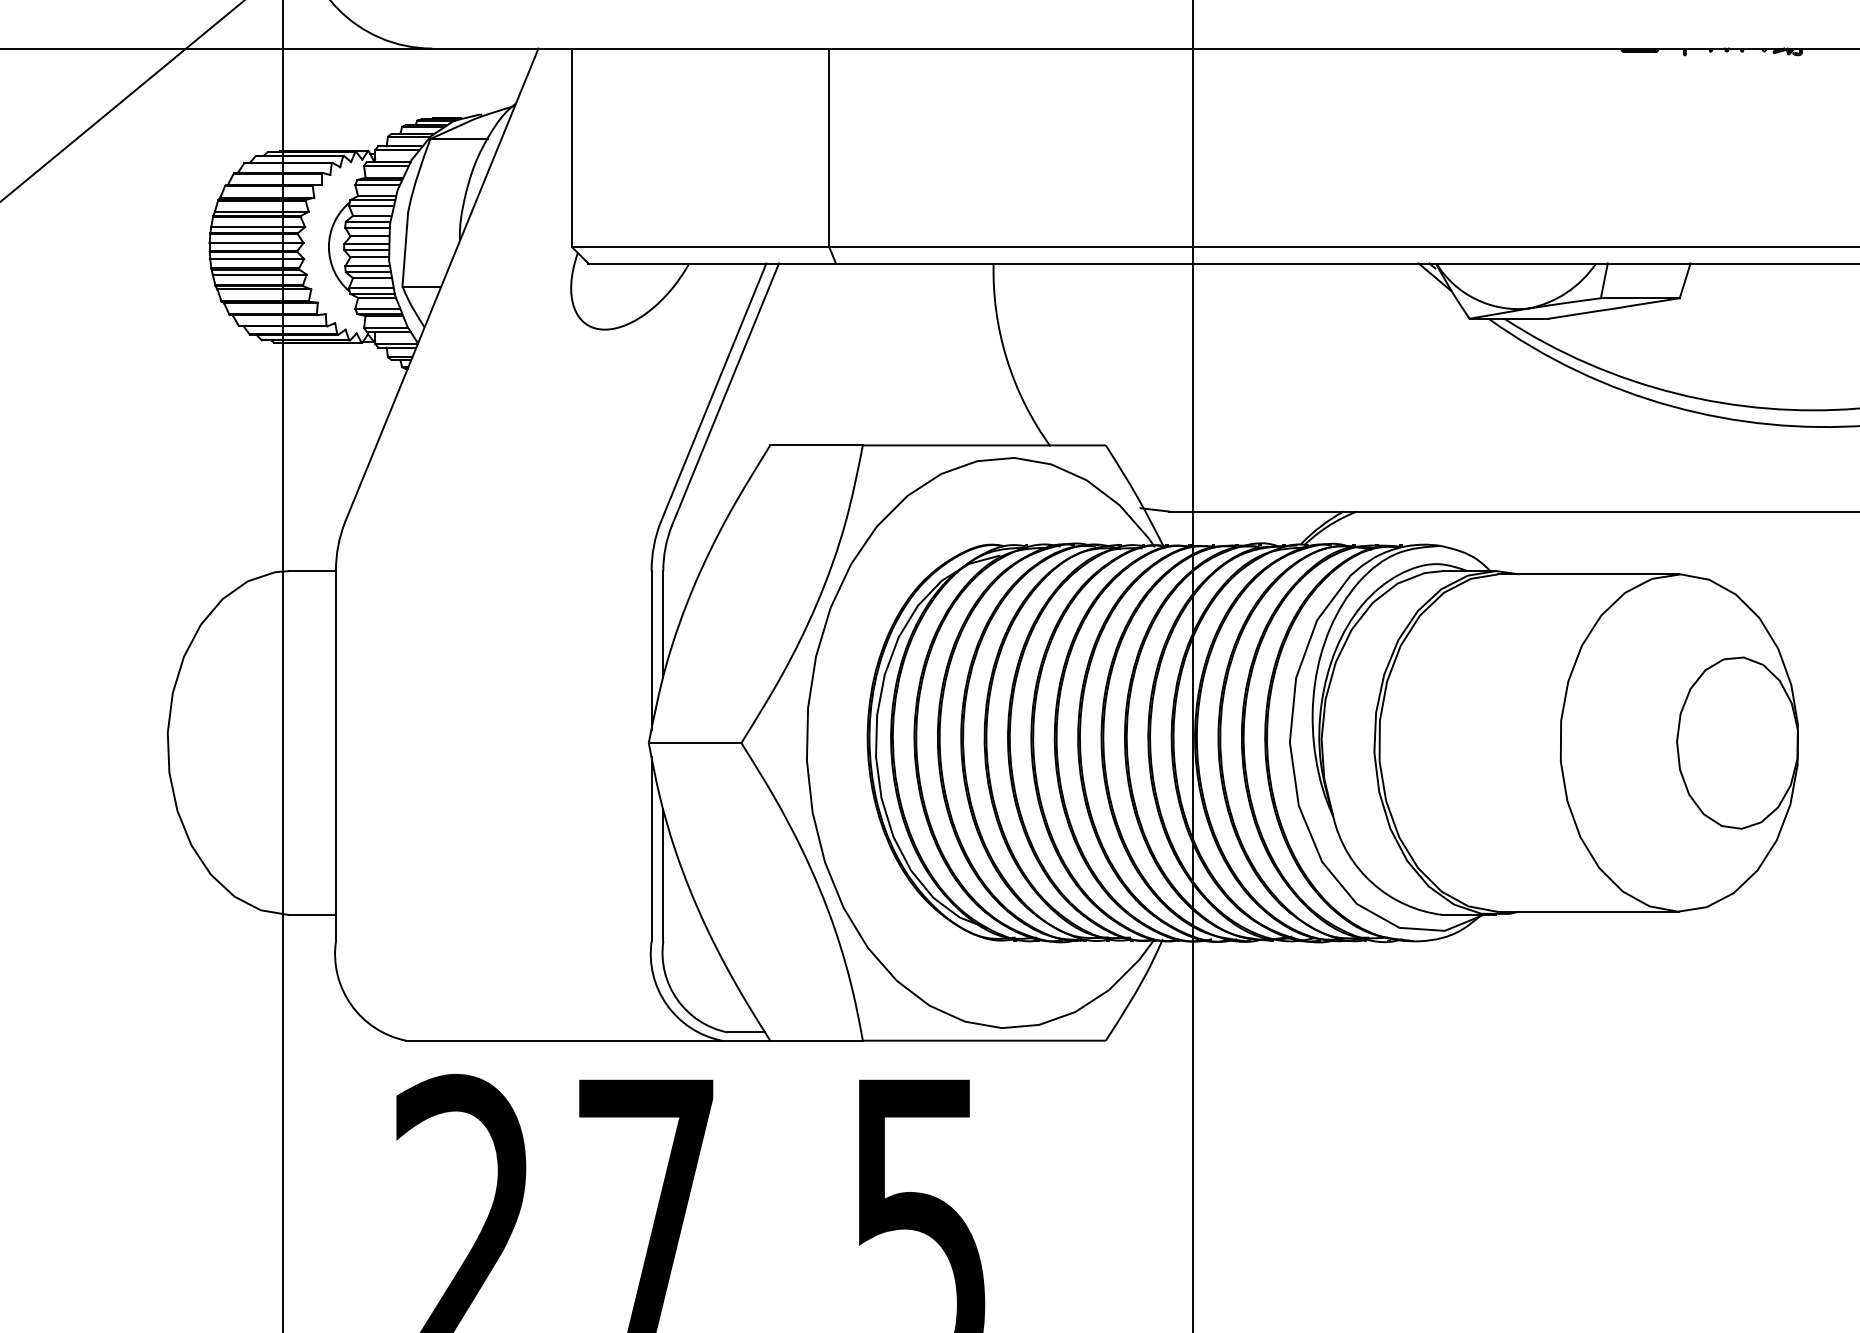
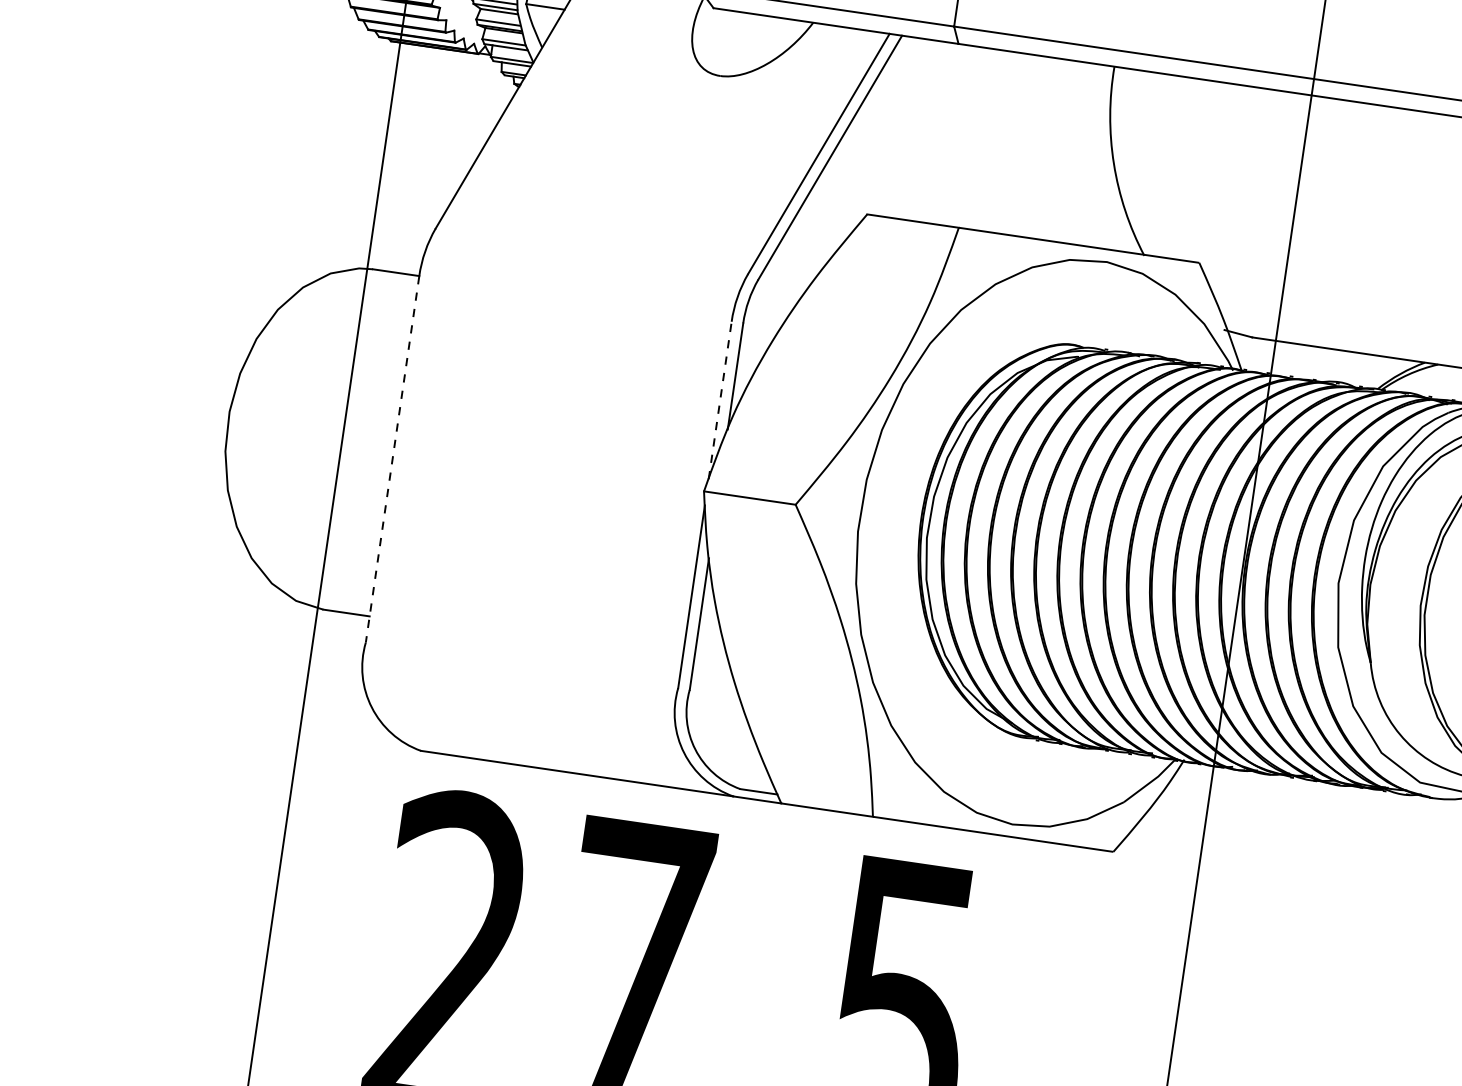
line: (651, 650) -> (720, 400), solid -> dashed
line: (335, 756) -> (392, 459), solid -> dashed

